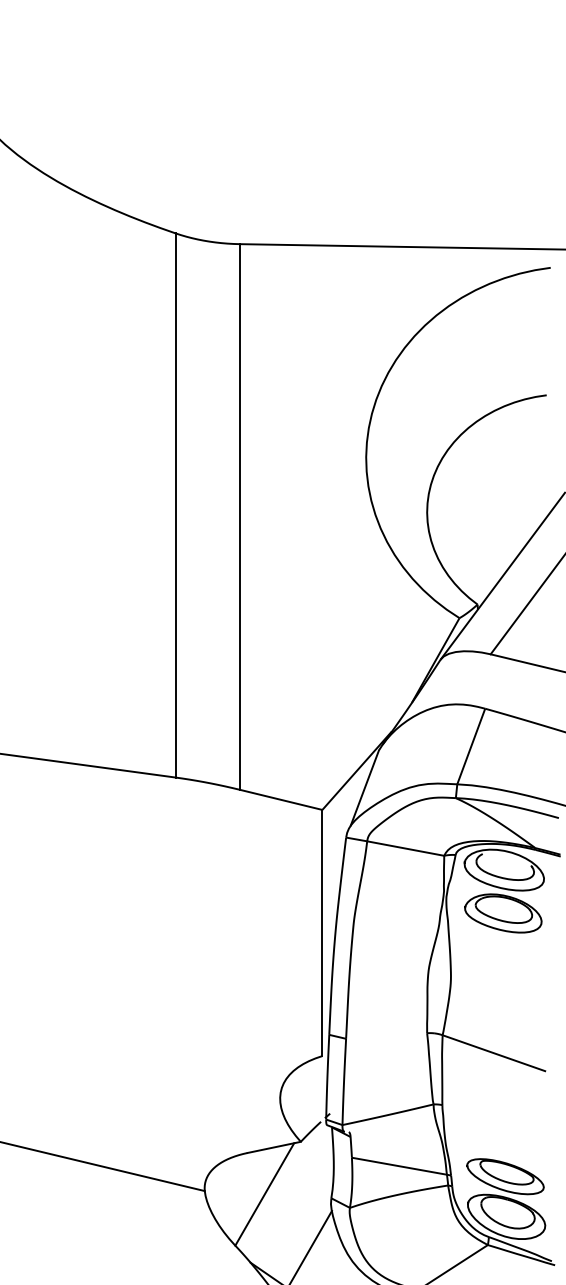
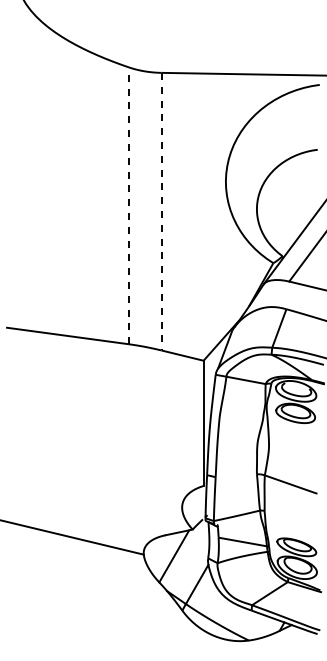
line: (174, 504) -> (128, 205), solid -> dashed
line: (239, 516) -> (161, 211), solid -> dashed

